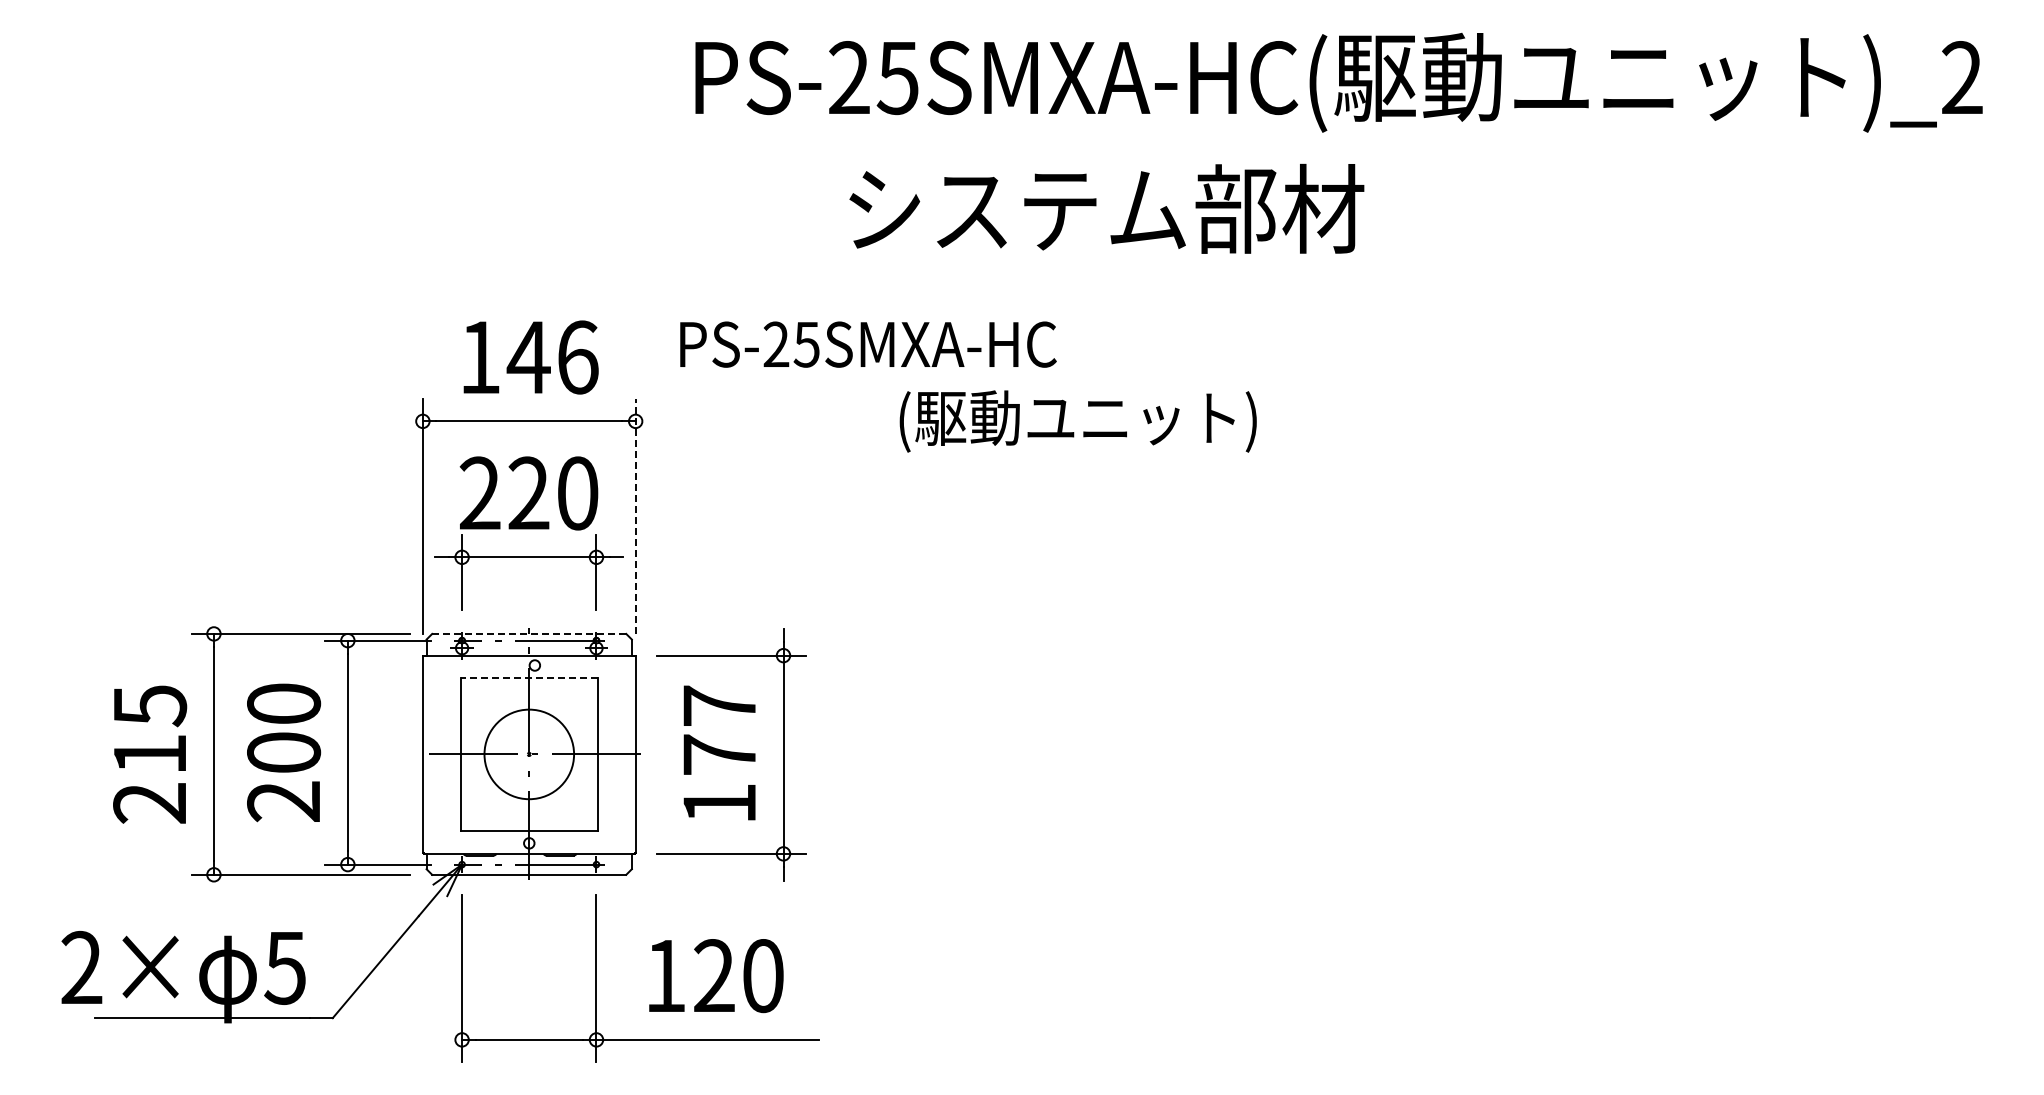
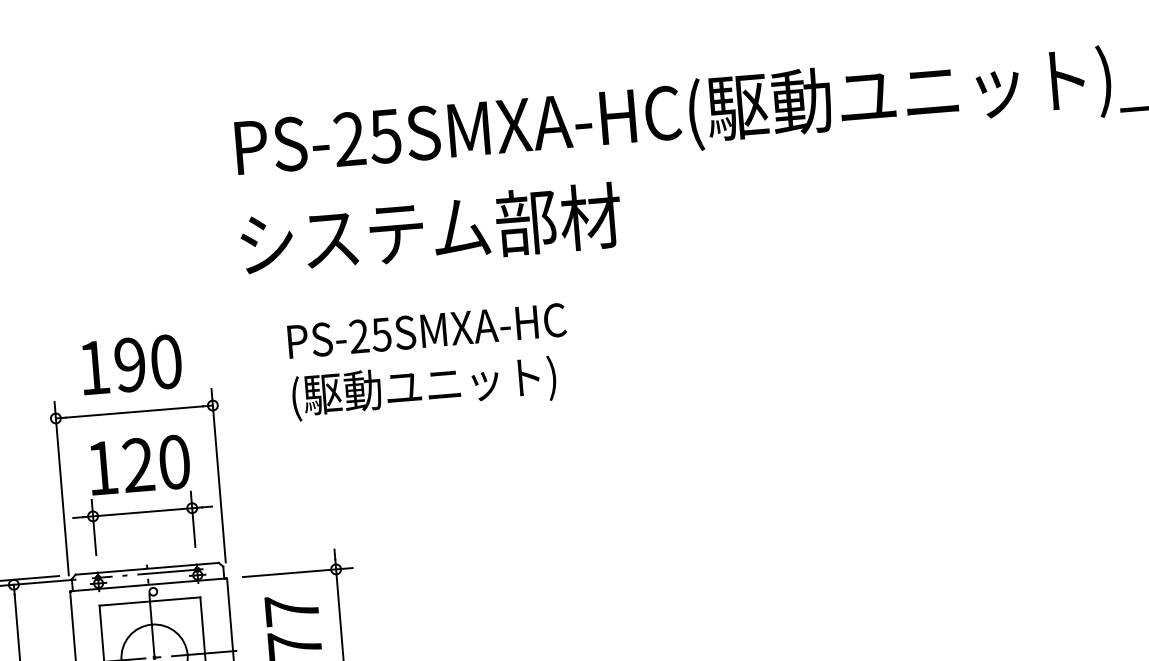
text: (1106, 208) -> (430, 229), moved
text: (868, 344) -> (427, 330), moved
text: (552, 357) -> (147, 363), 146 -> 190
text: (1077, 421) -> (423, 388), moved
text: (479, 492) -> (101, 467), 220 -> 120
line: (635, 516) -> (218, 475), dashed -> solid
line: (528, 633) -> (146, 568), dashed -> solid
line: (528, 678) -> (149, 601), dashed -> solid

